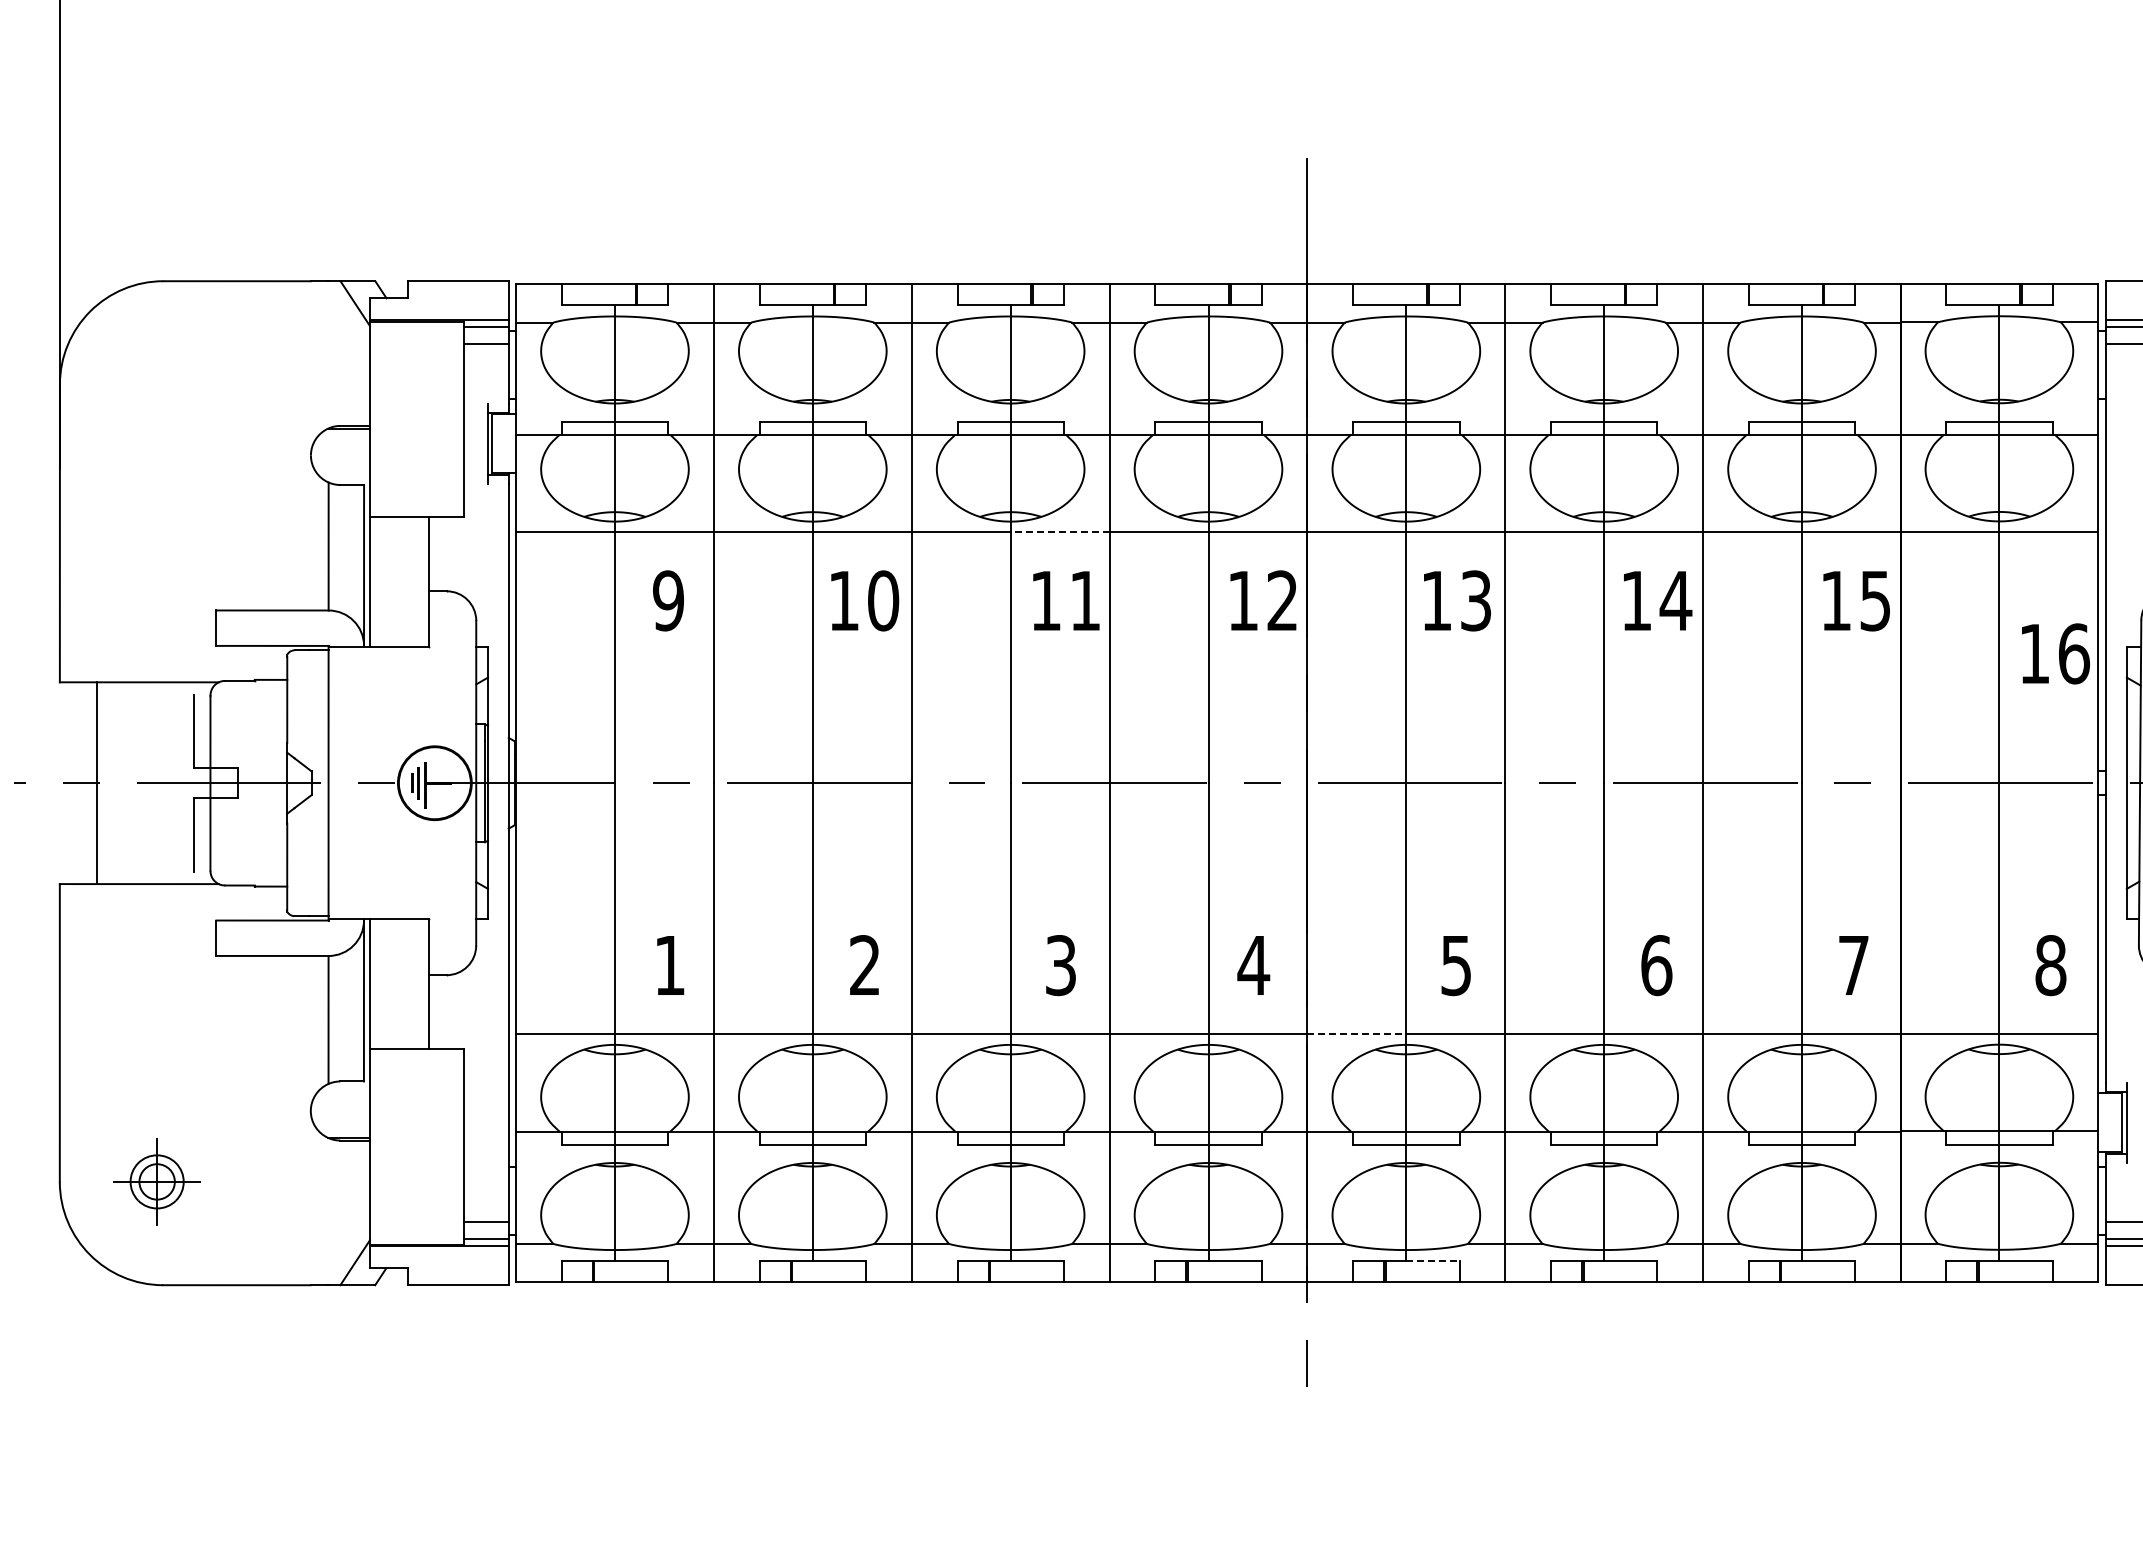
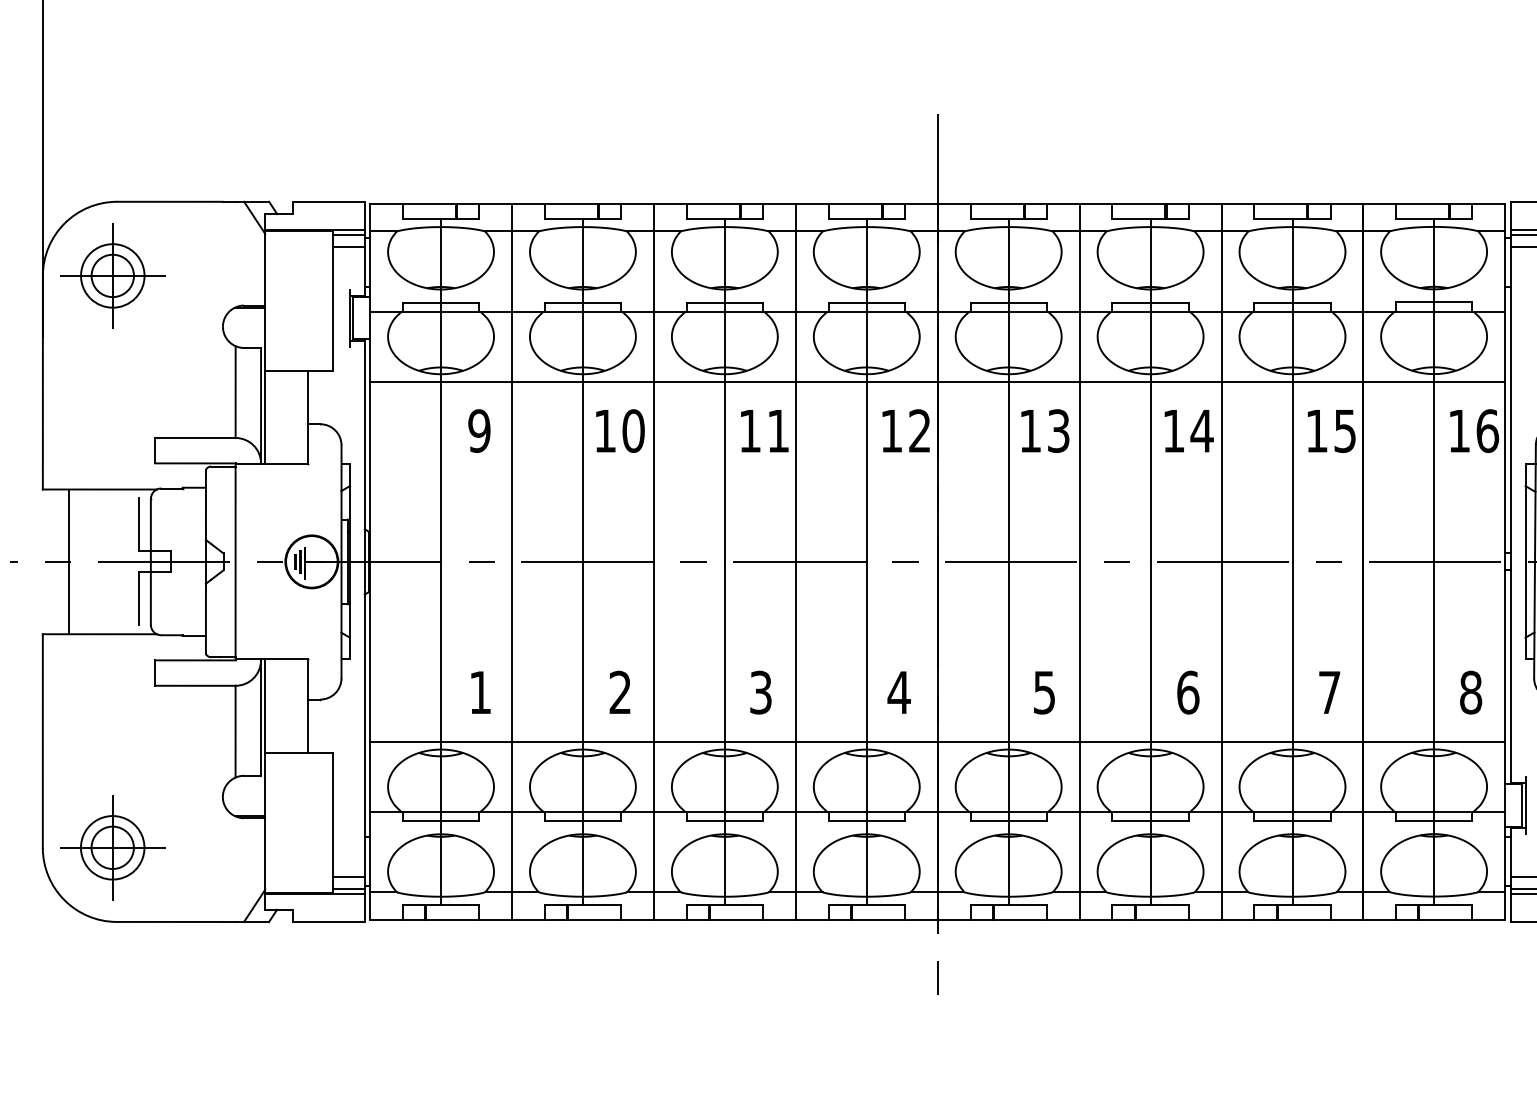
part: (156, 384) -> (112, 275), added
line: (1059, 532) -> (759, 382), dashed -> solid
text: (2055, 653) -> (1474, 430), moved
line: (1357, 1034) -> (973, 742), dashed -> solid
part: (156, 1181) -> (112, 847), size x1.67
line: (1432, 1261) -> (1027, 904), dashed -> solid

